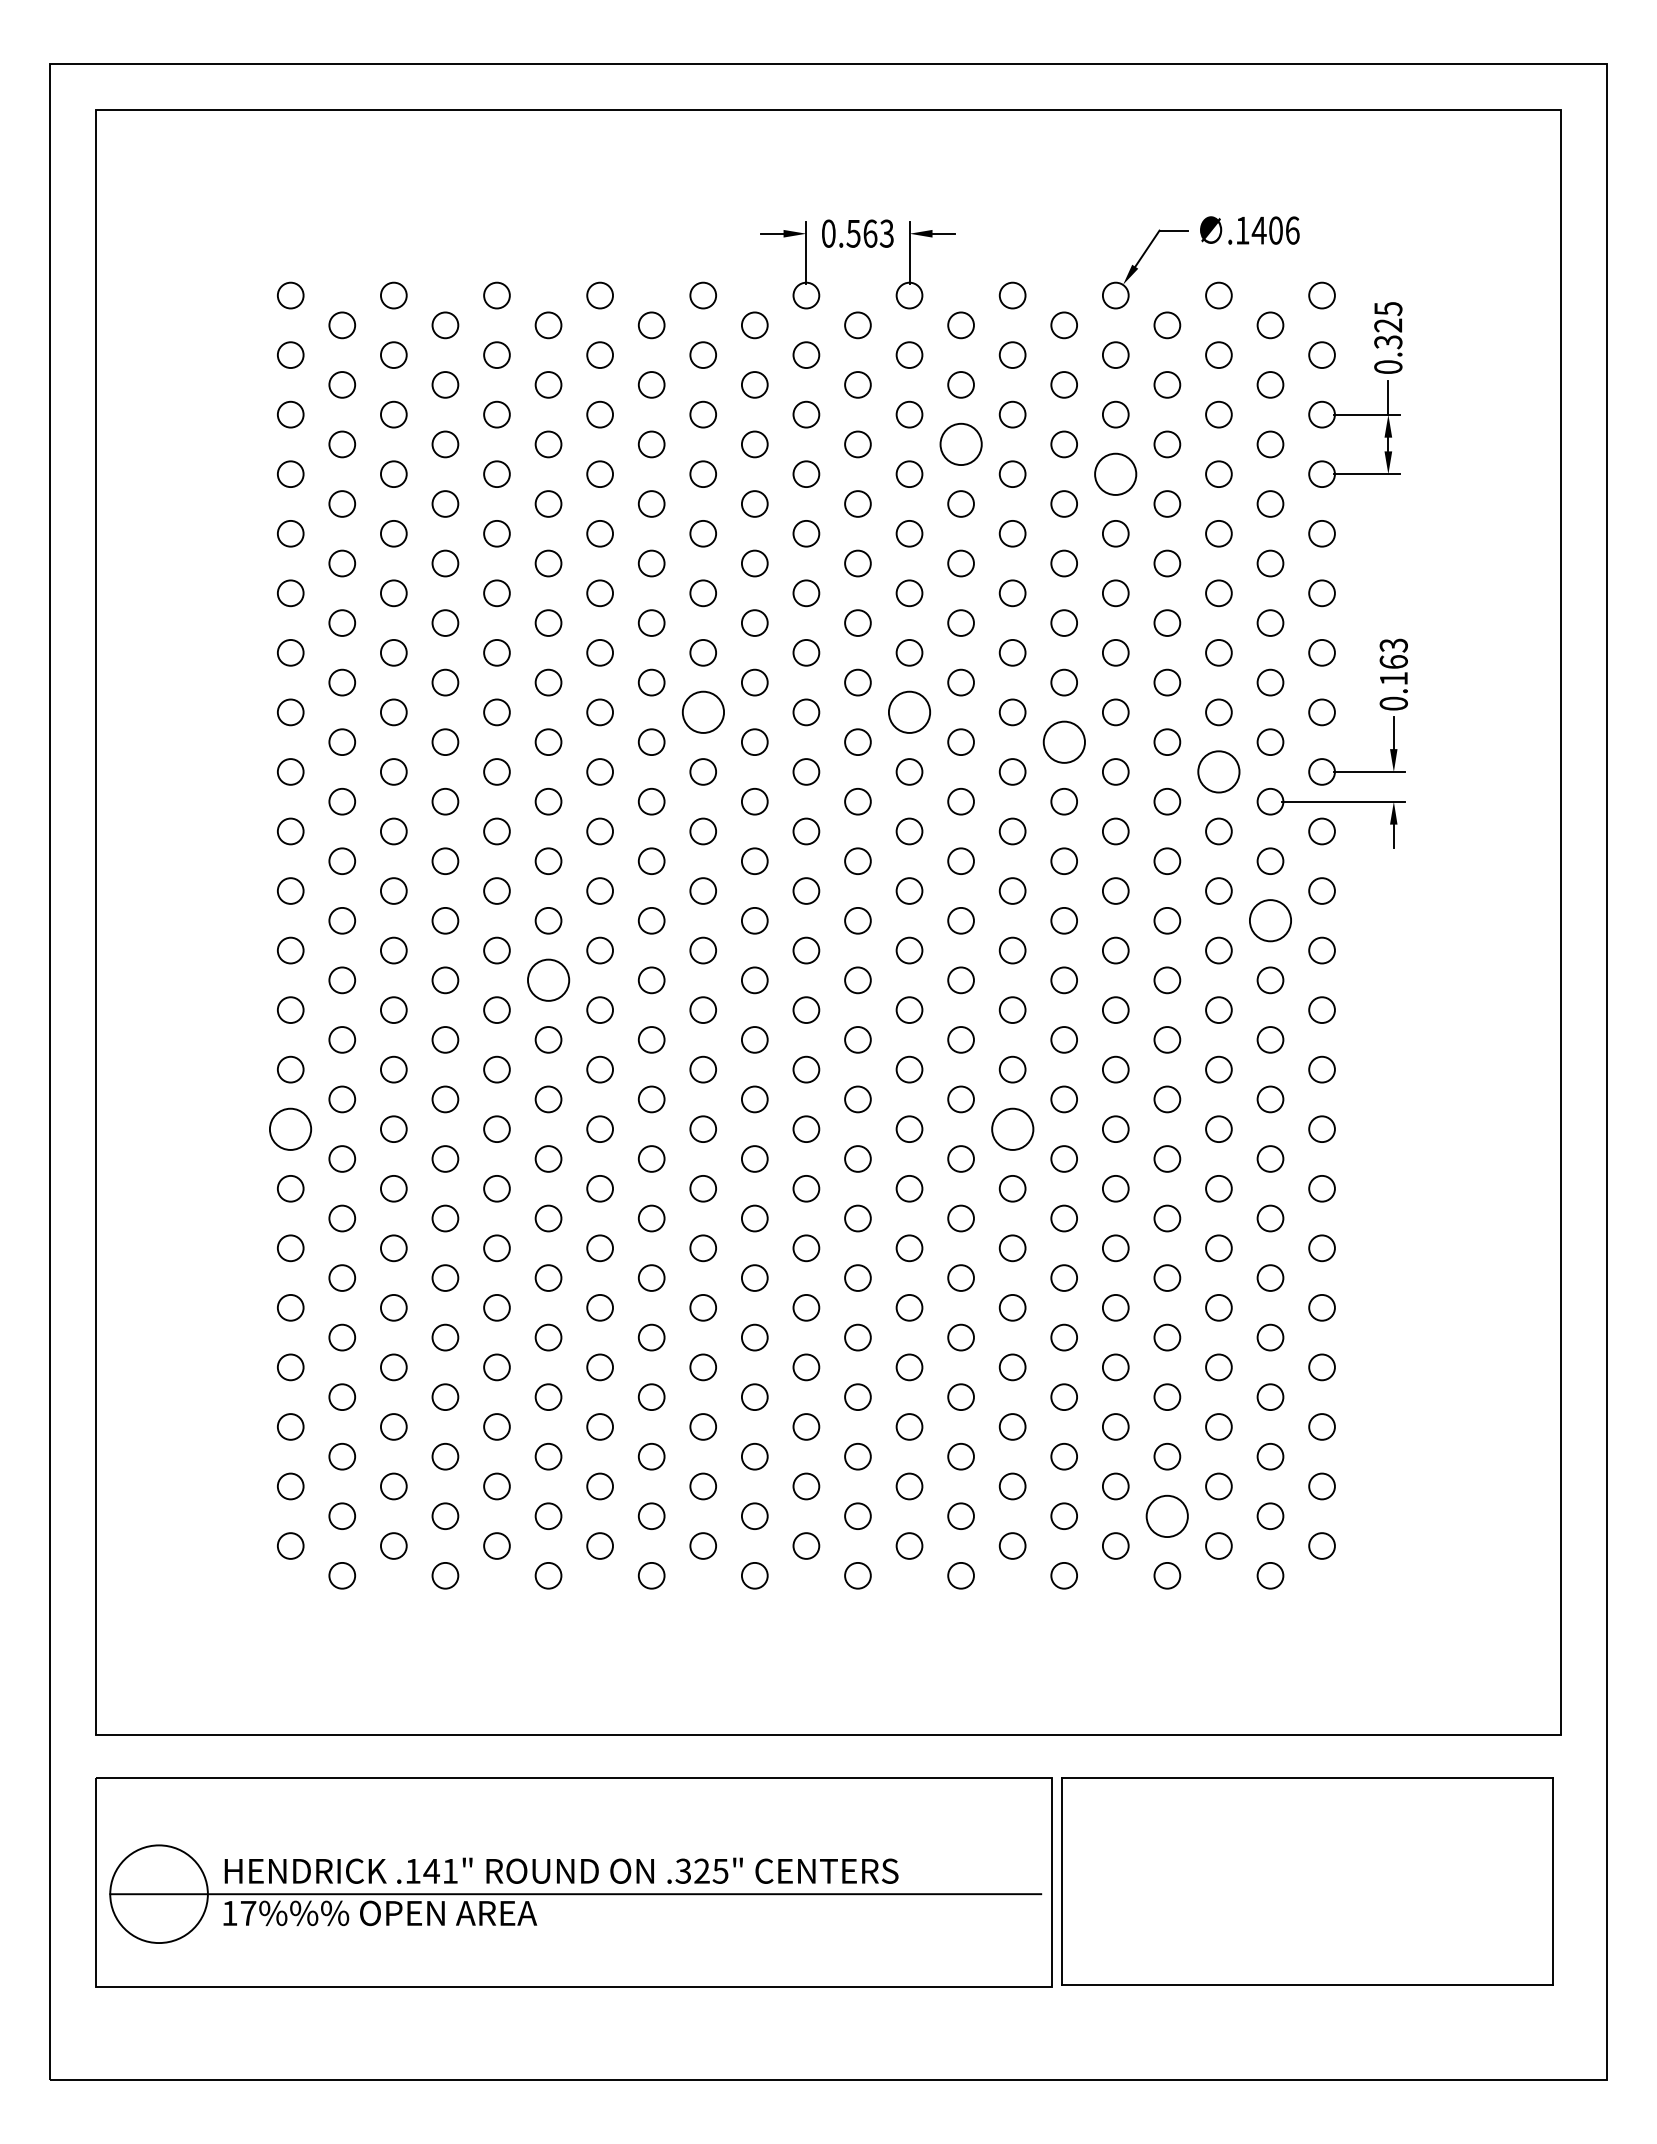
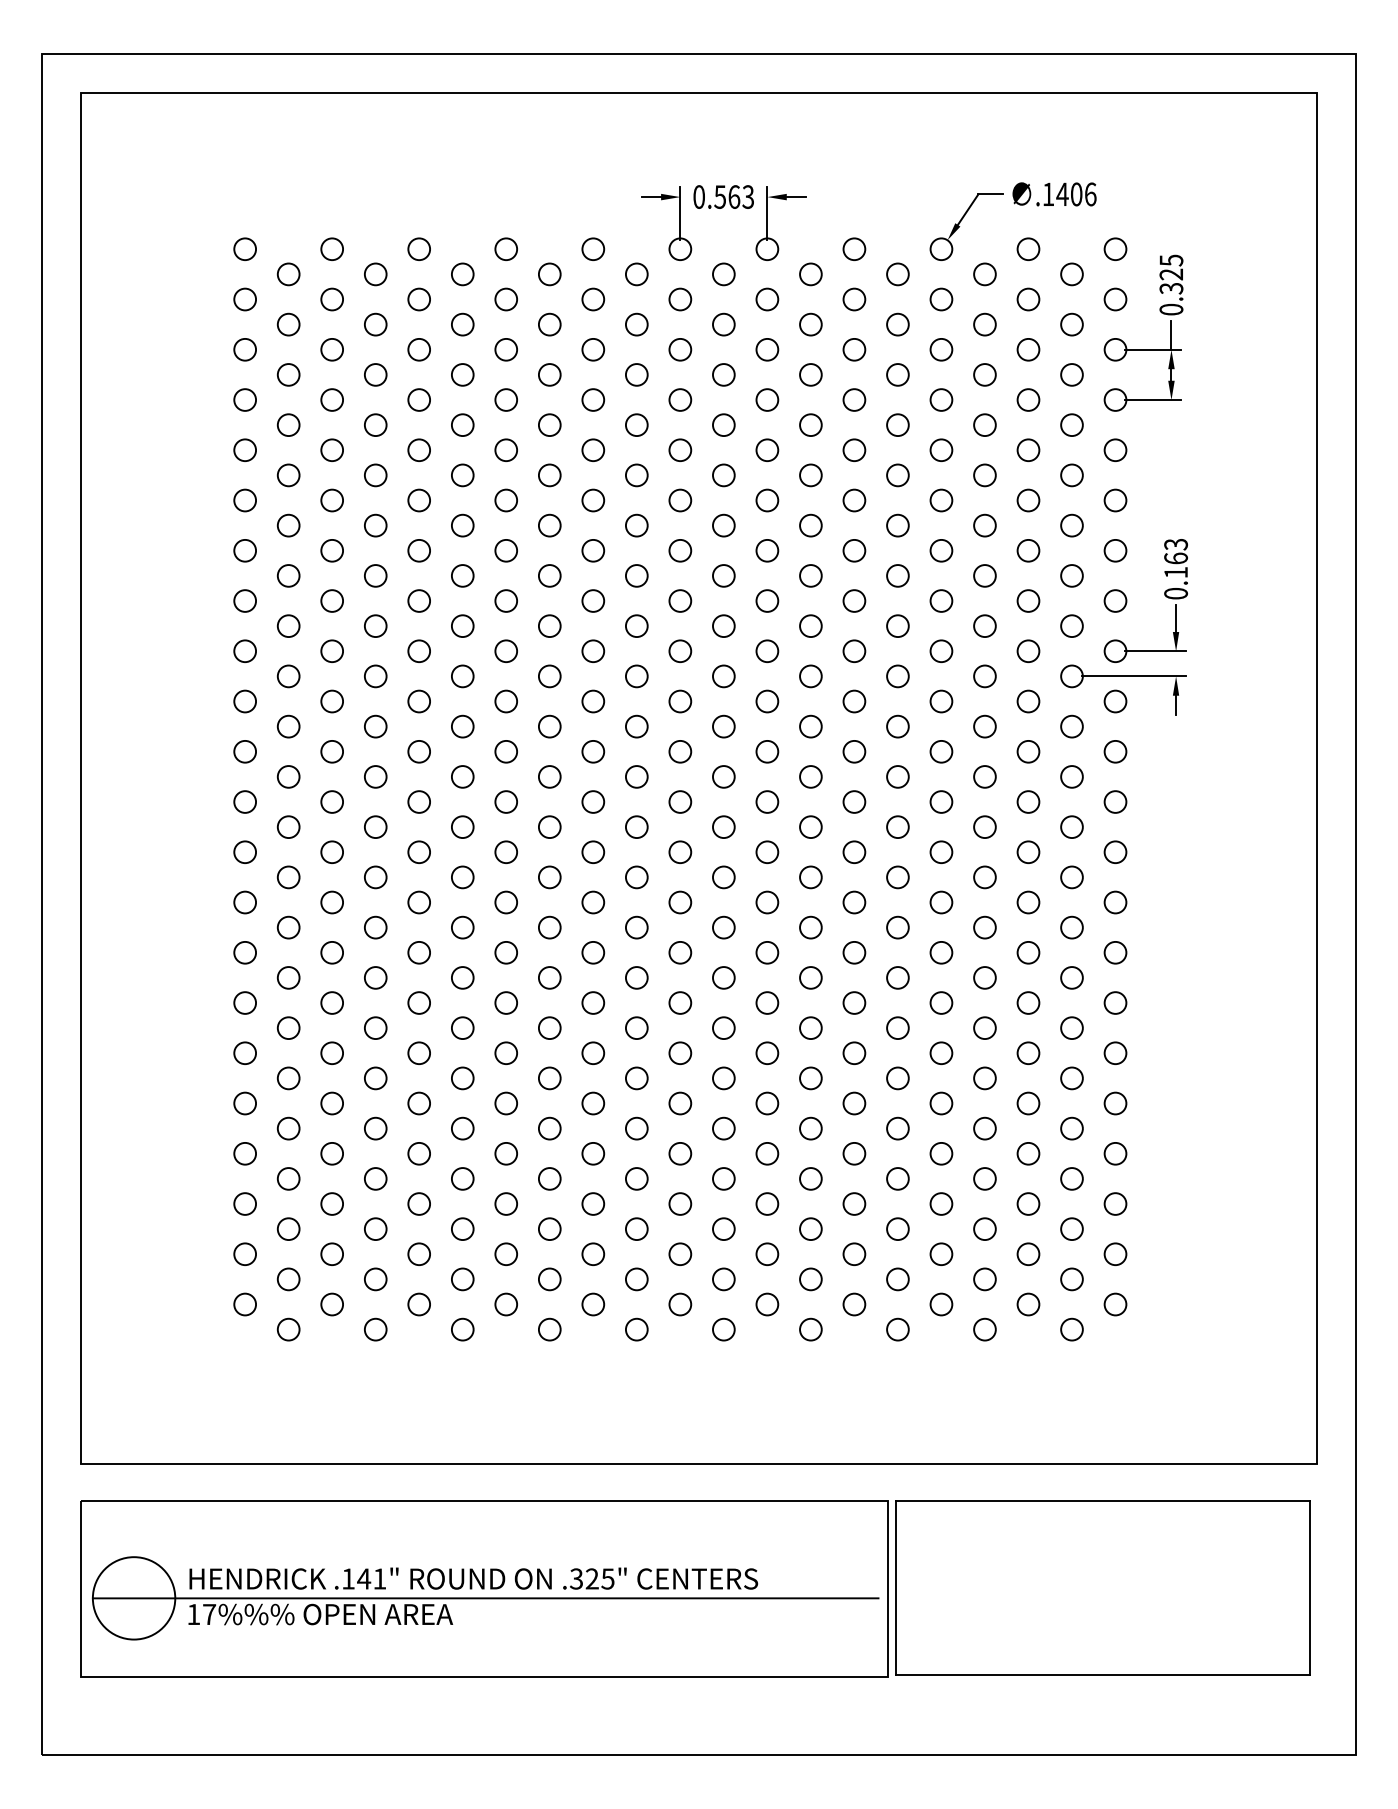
circle: (960, 444) -> (810, 374), size x0.62
circle: (1115, 473) -> (941, 399), size x0.62
circle: (702, 712) -> (592, 601), size x0.62
circle: (909, 712) -> (767, 601), size x0.62
circle: (1063, 741) -> (897, 625), size x0.62
circle: (1218, 771) -> (1028, 650), size x0.62
circle: (1270, 920) -> (1072, 776), size x0.62
circle: (548, 980) -> (462, 827), size x0.62
circle: (290, 1128) -> (244, 952), size x0.62
circle: (1012, 1128) -> (854, 952), size x0.62
circle: (1167, 1515) -> (985, 1278), size x0.62

